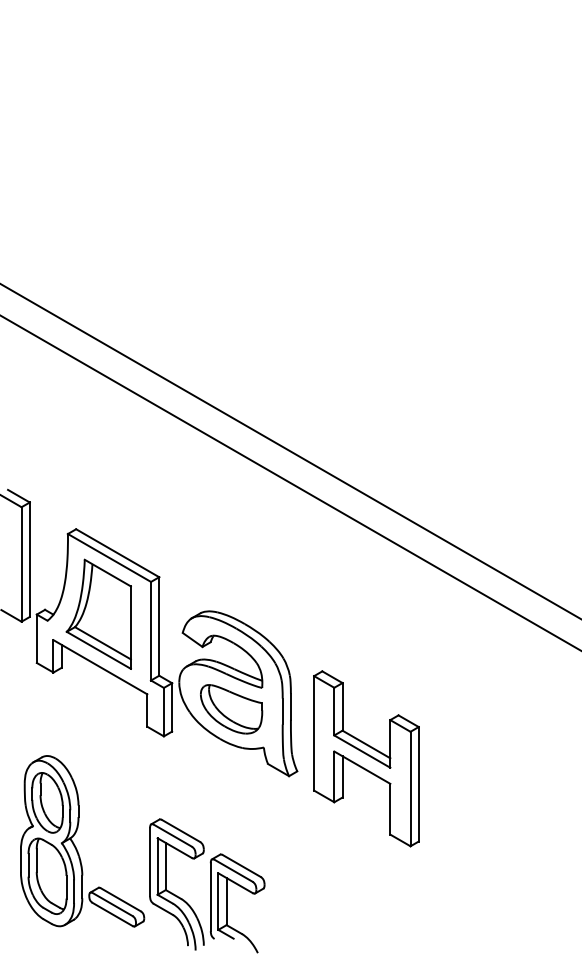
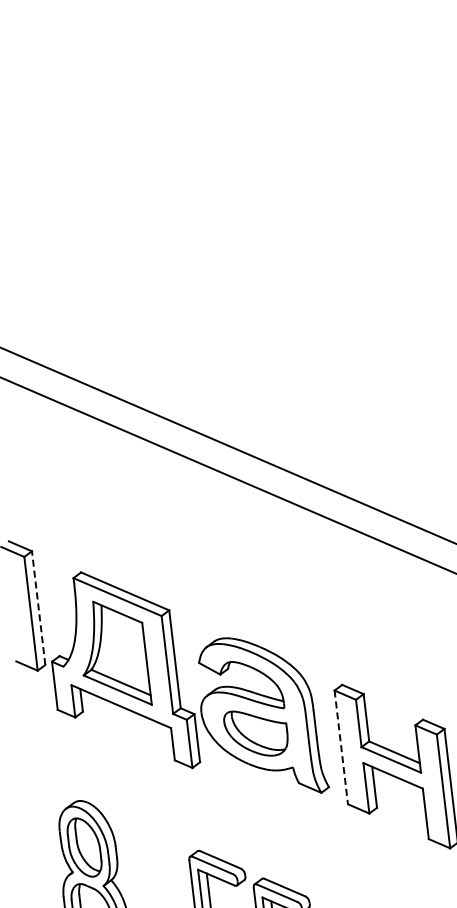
line: (29, 559) -> (38, 607), solid -> dashed
line: (314, 733) -> (341, 747), solid -> dashed

